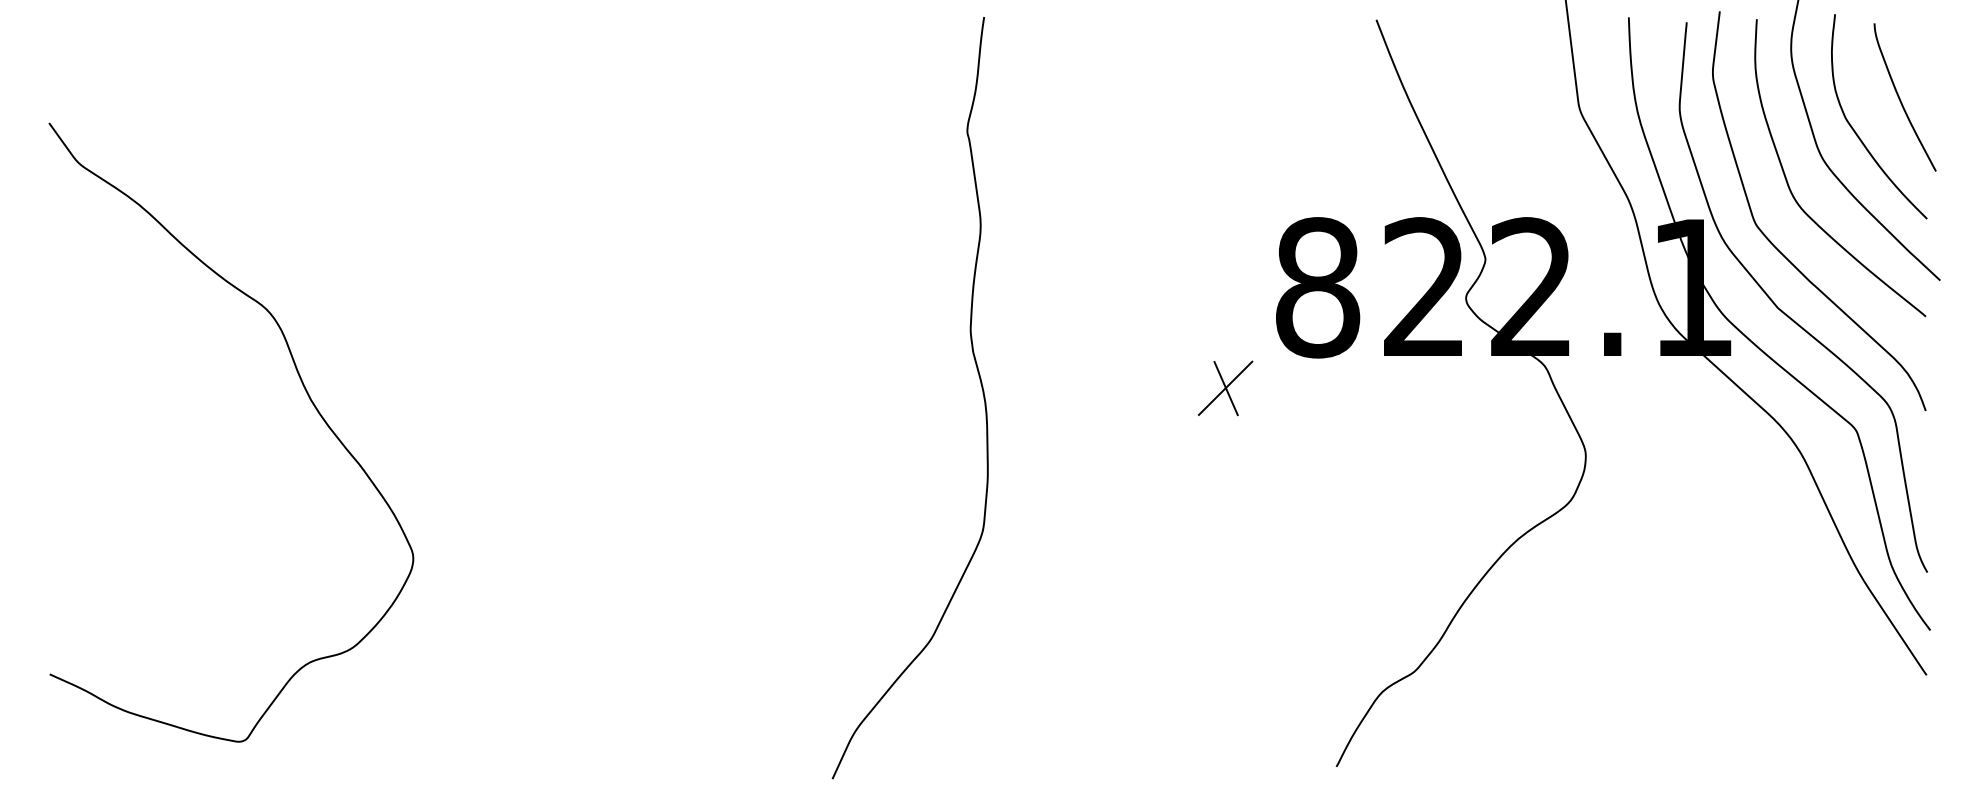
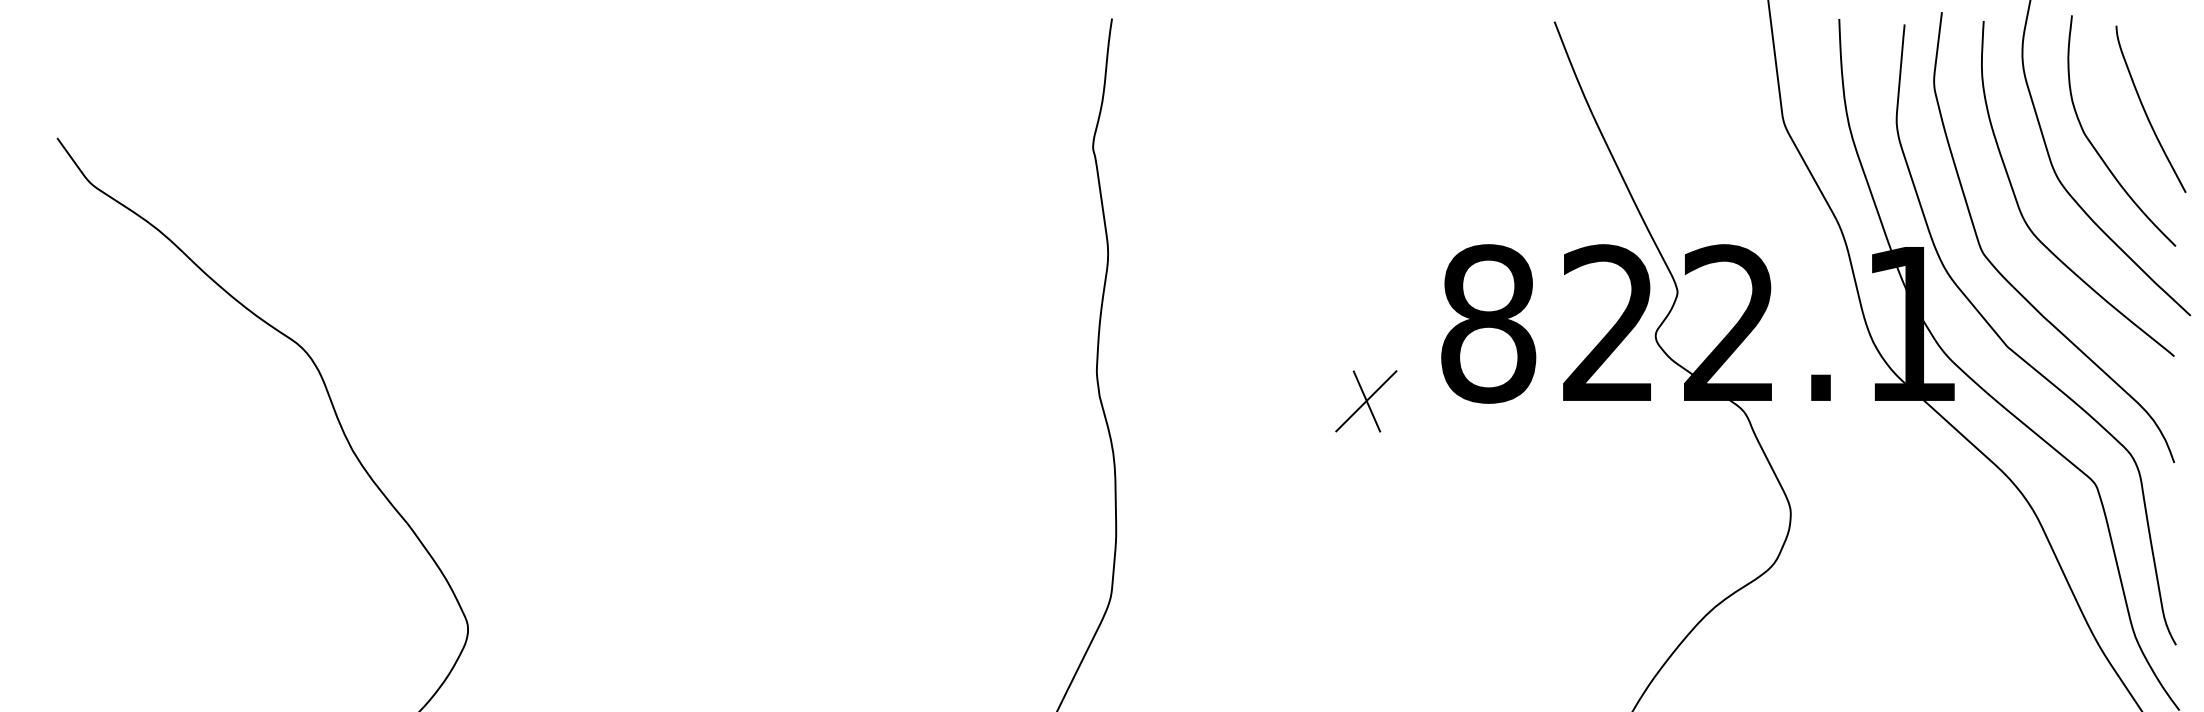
part: (1225, 388) -> (1366, 401), moved

